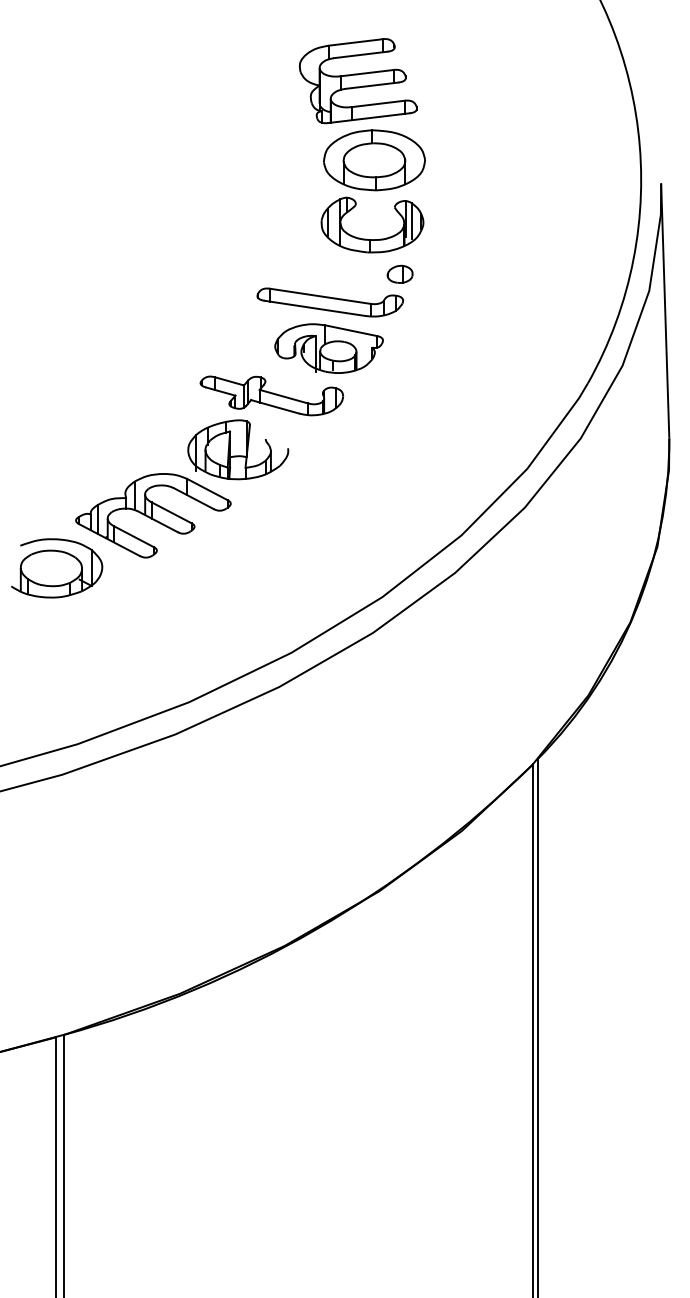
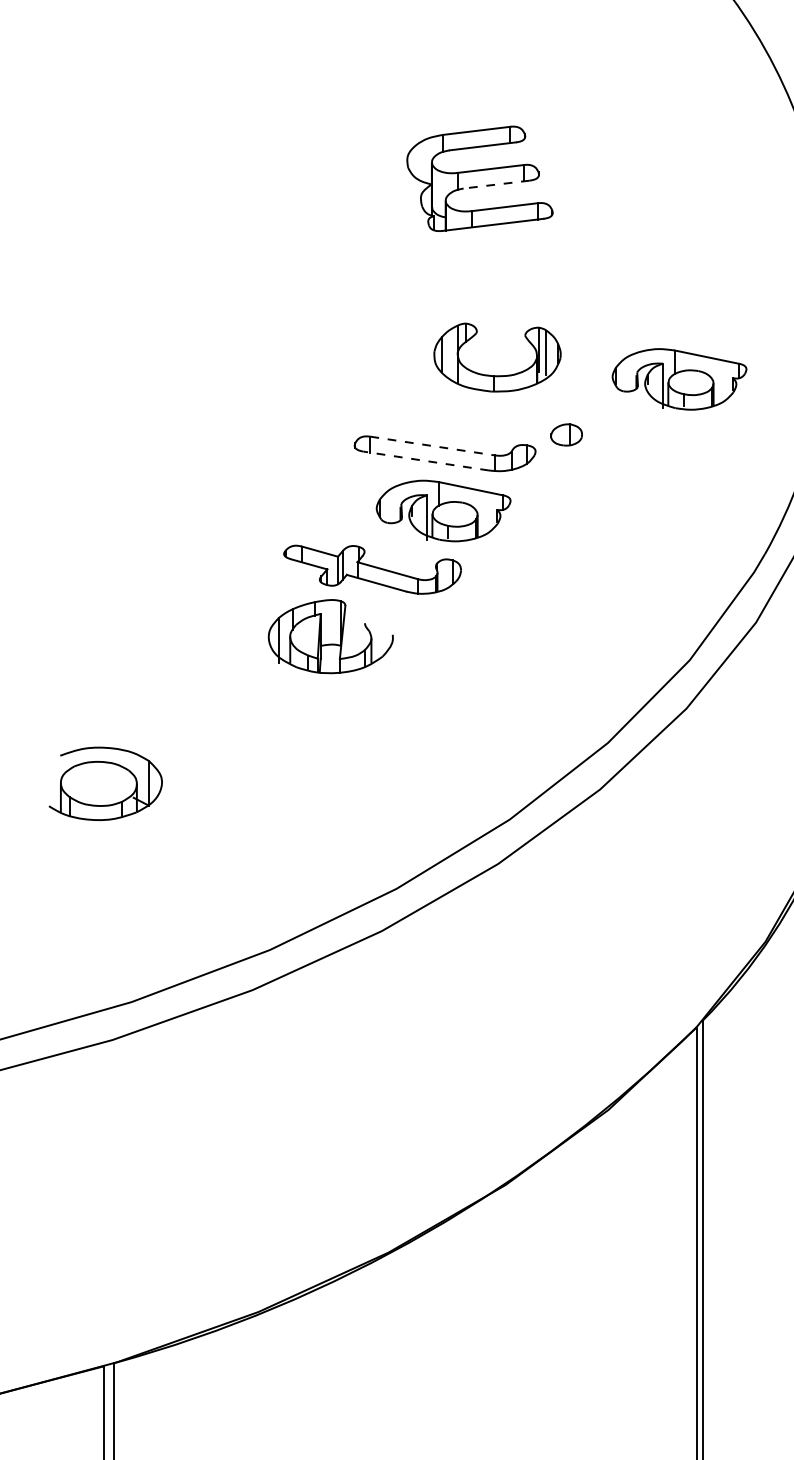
line: (371, 85) -> (496, 184), solid -> dashed
part: (374, 160) -> (500, 277), removed
part: (518, 242) -> (678, 379), added
part: (399, 273) -> (565, 433), moved
line: (320, 296) -> (432, 446), solid -> dashed
line: (314, 308) -> (425, 461), solid -> dashed
part: (153, 515) -> (225, 718), removed

